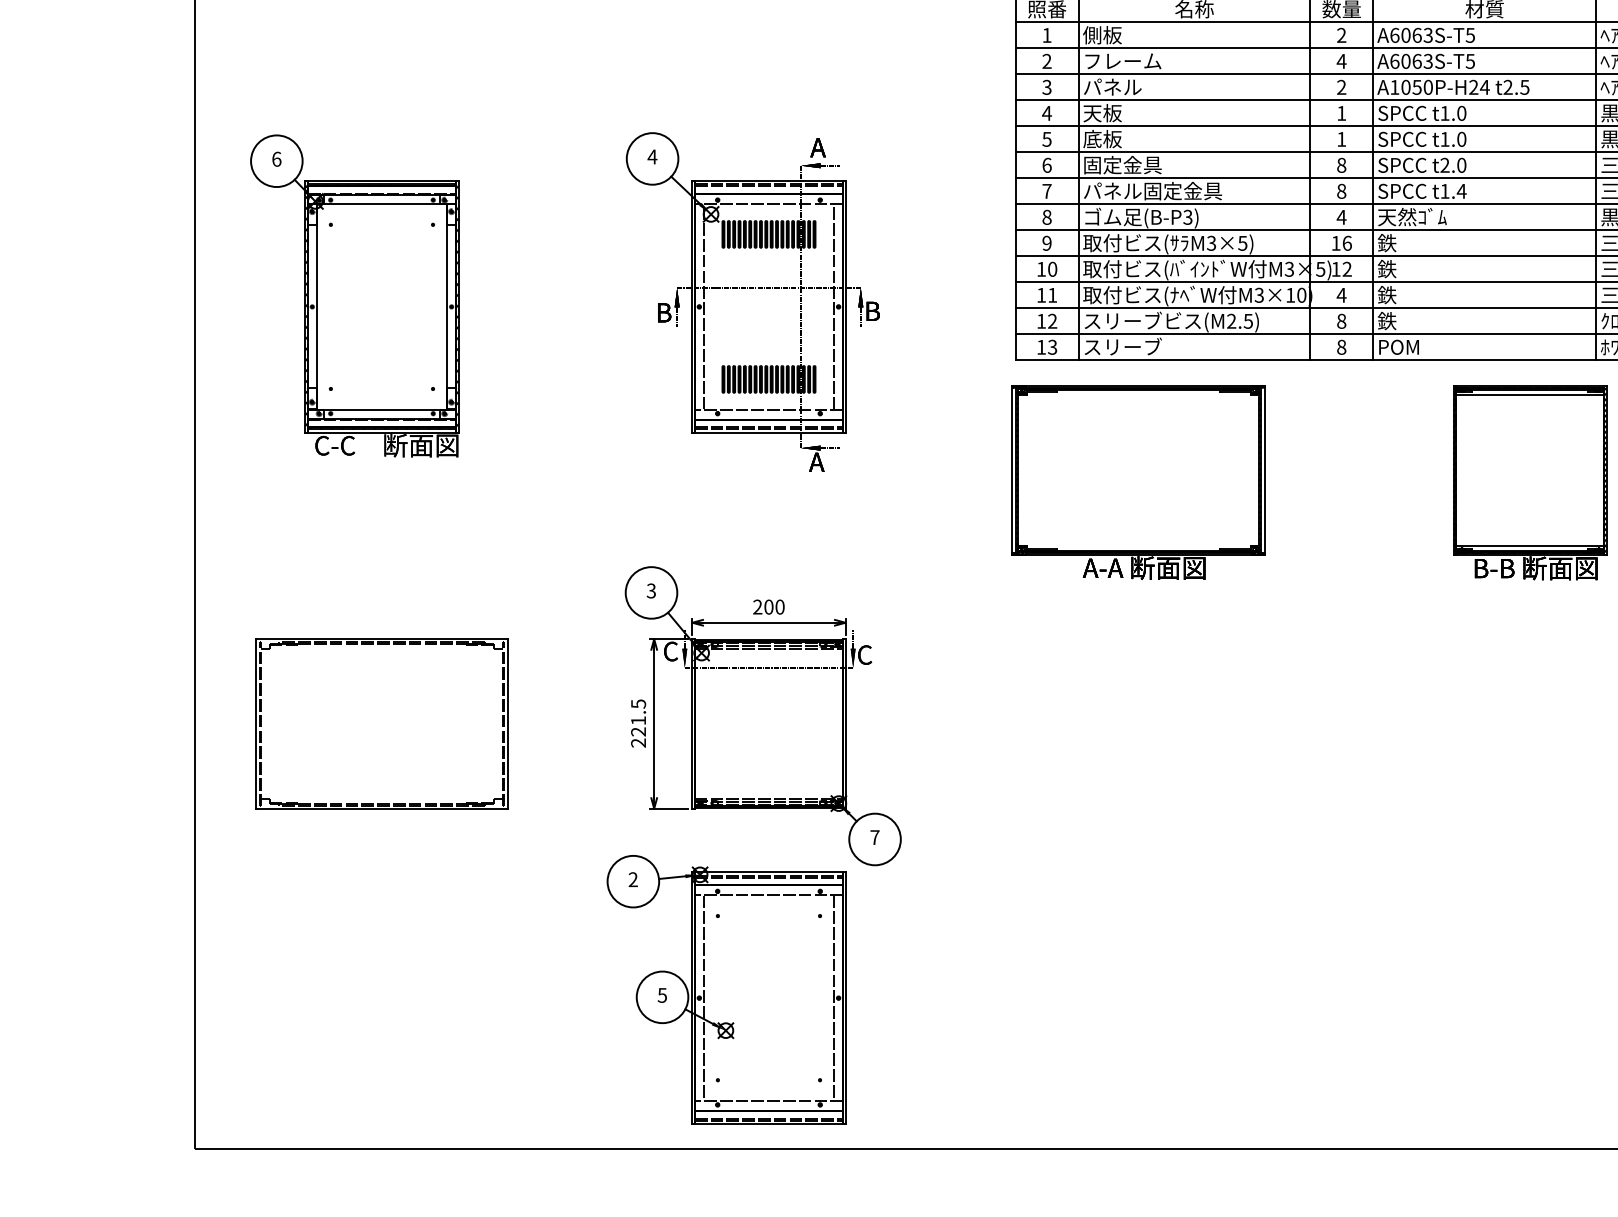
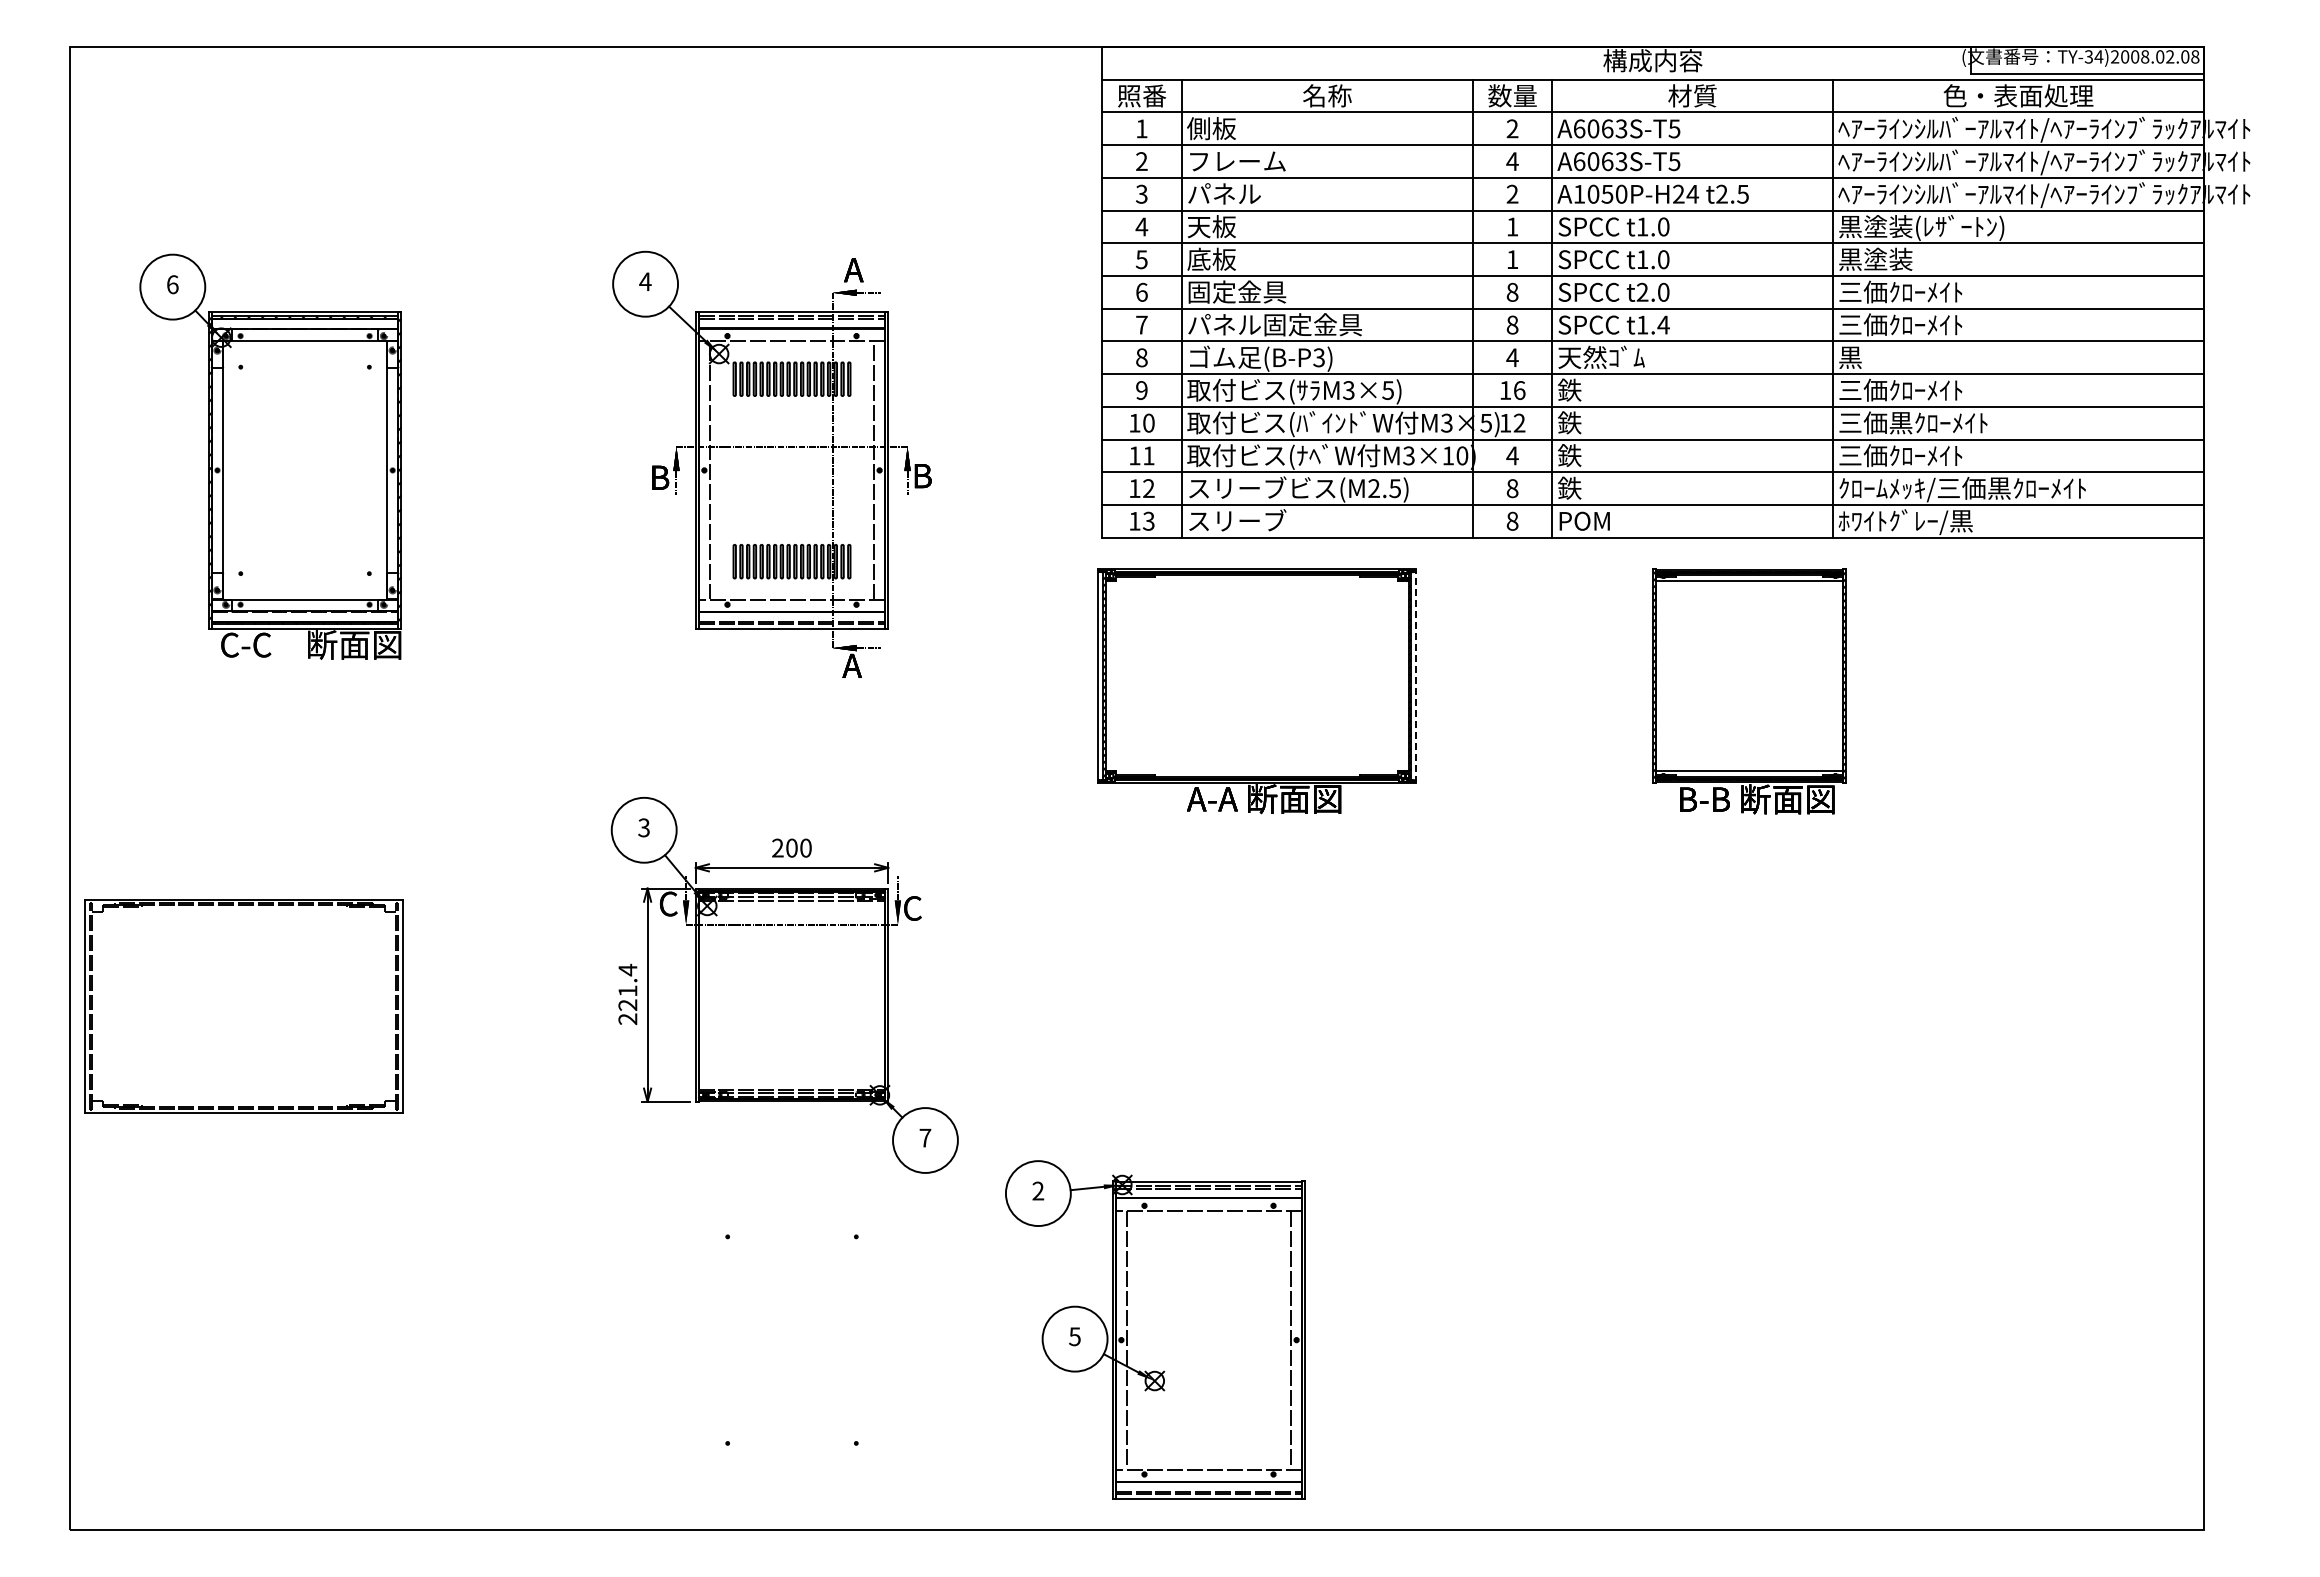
line: (1265, 470) -> (1416, 676), solid -> dashed
text: (638, 703) -> (627, 969), 221.5 -> 221.4
part: (381, 724) -> (243, 1006), moved
part: (726, 989) -> (1155, 1329), moved

